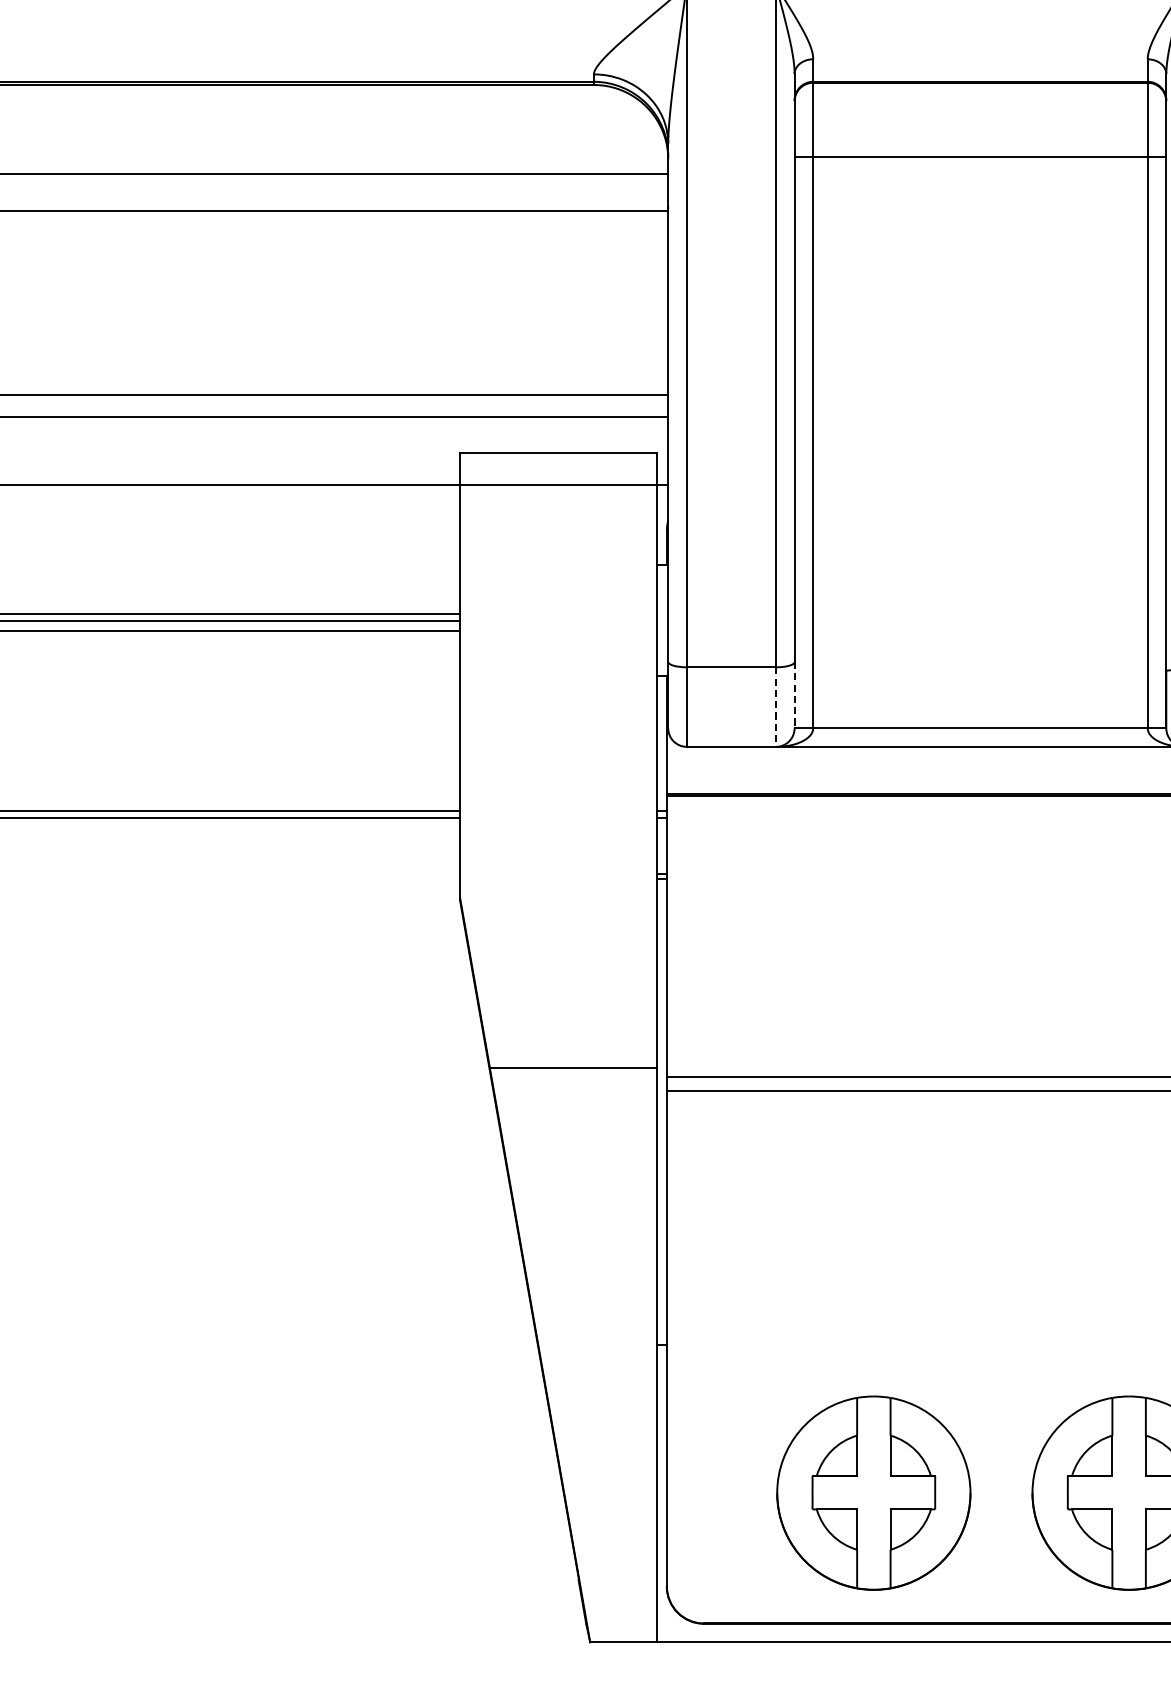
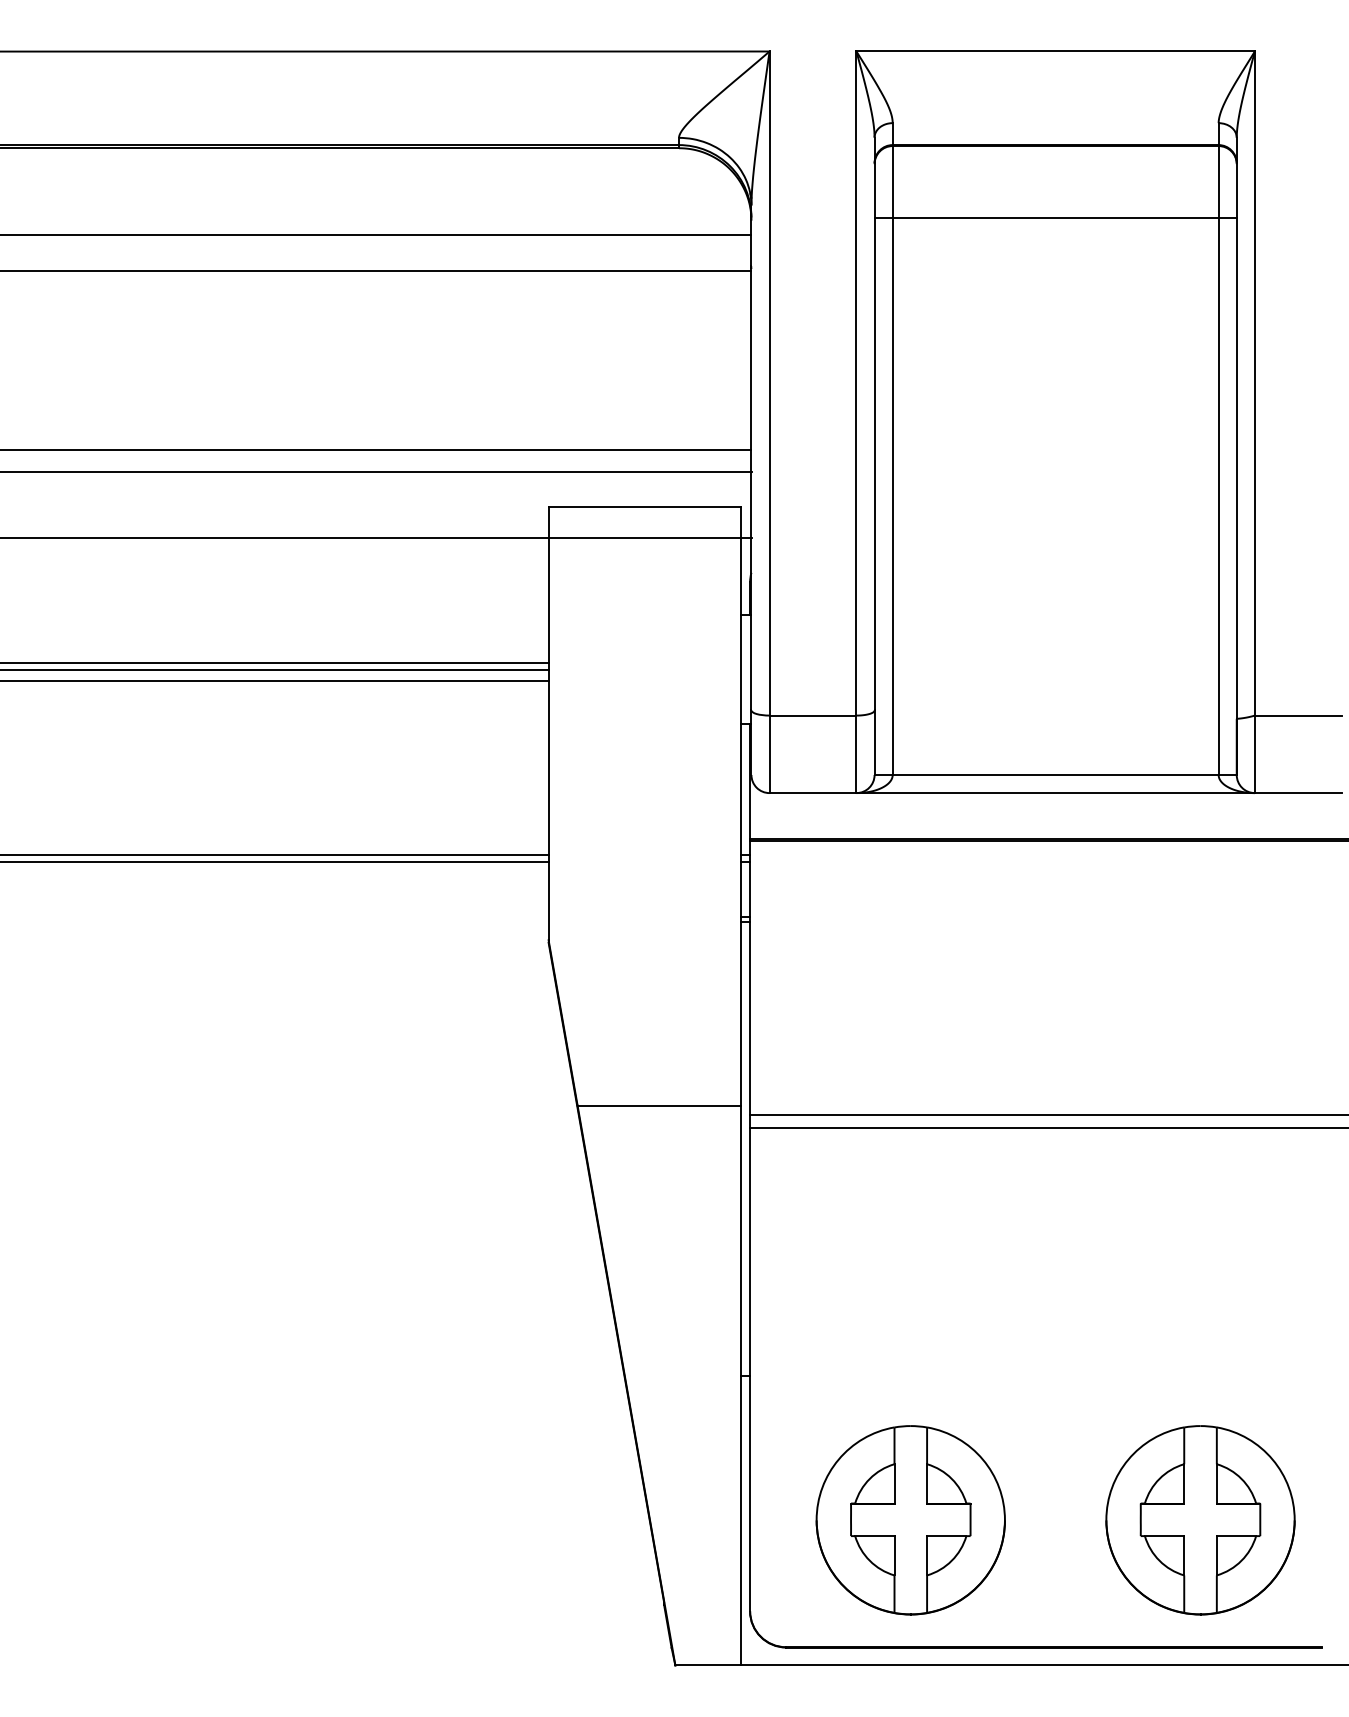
line: (794, 695) -> (874, 743), dashed -> solid
line: (776, 707) -> (856, 754), dashed -> solid
part: (873, 1493) -> (910, 1520), moved

